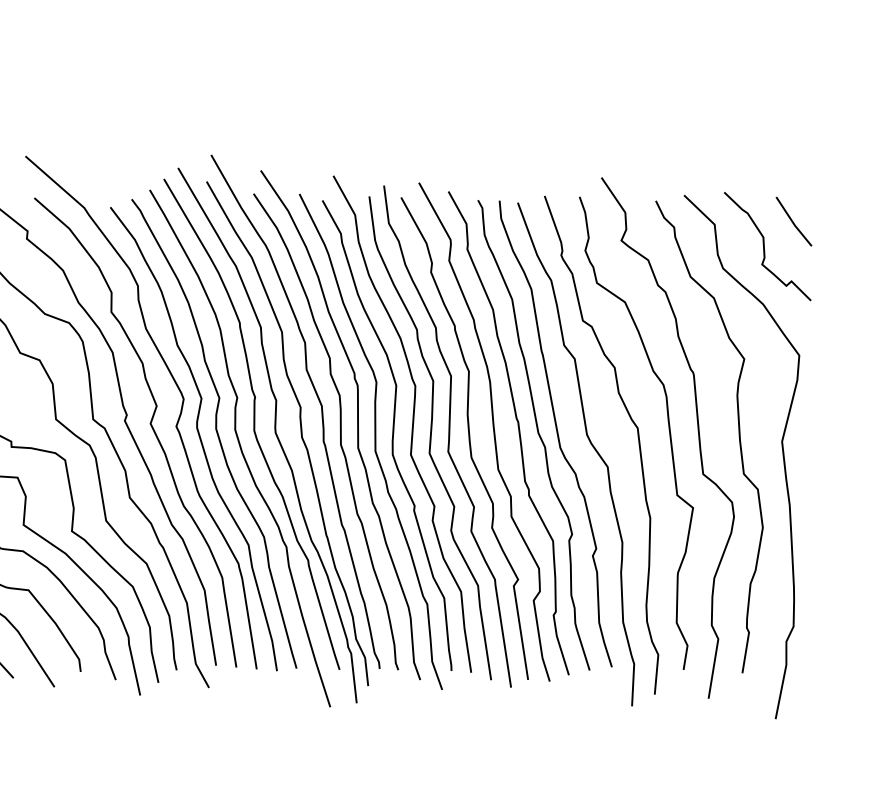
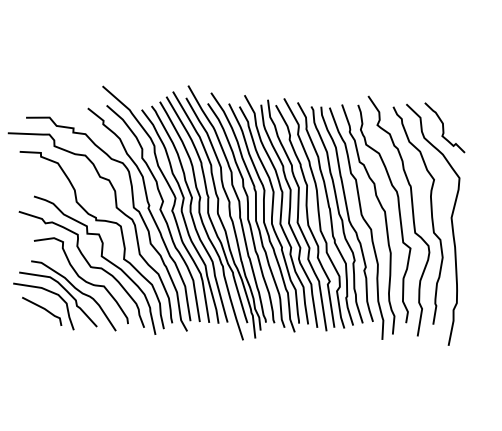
line: (792, 219) -> (456, 115), removed

